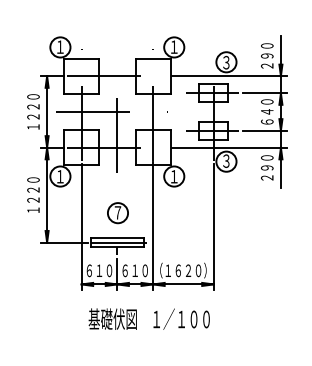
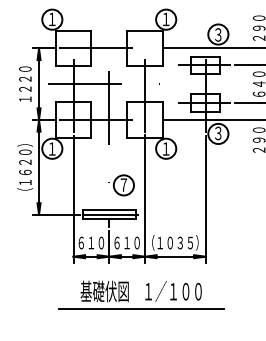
text: (33, 195) -> (25, 167), １２２０ -> （１６２０）
part: (117, 213) -> (123, 185), moved
text: (188, 270) -> (180, 242), （１６２０） -> （１０３５）
line: (149, 337) -> (141, 309), added

